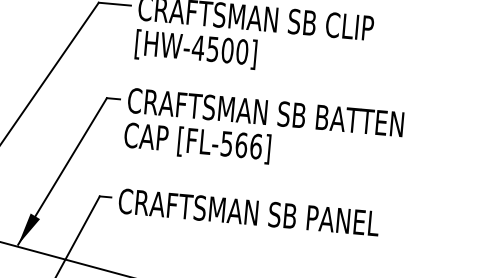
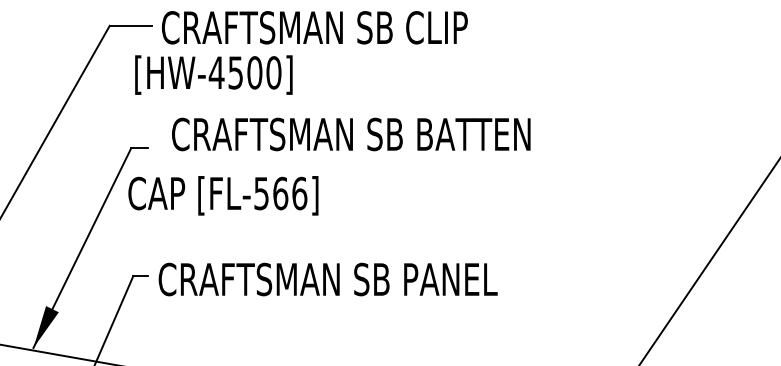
text: (195, 49) -> (213, 74), moved
text: (265, 112) -> (351, 134), moved
text: (197, 142) -> (223, 195), moved

